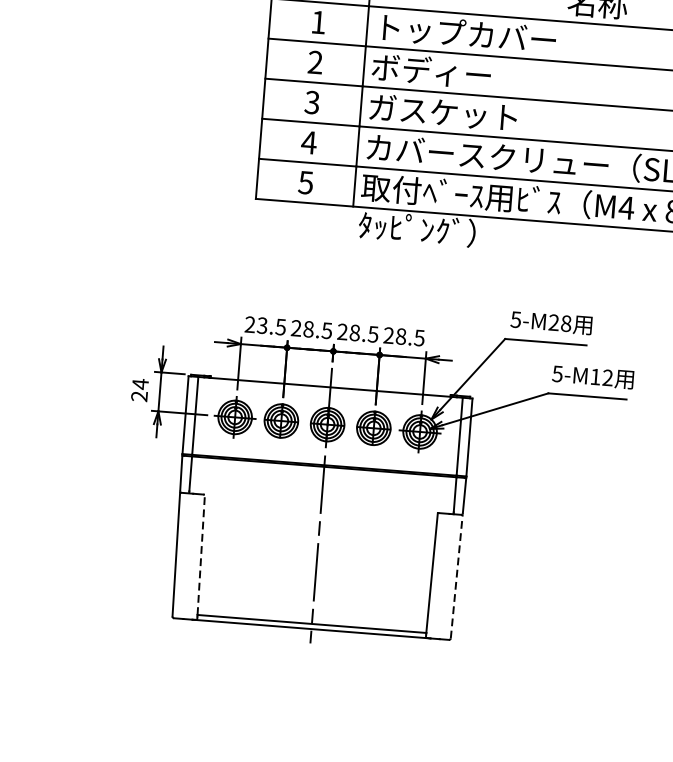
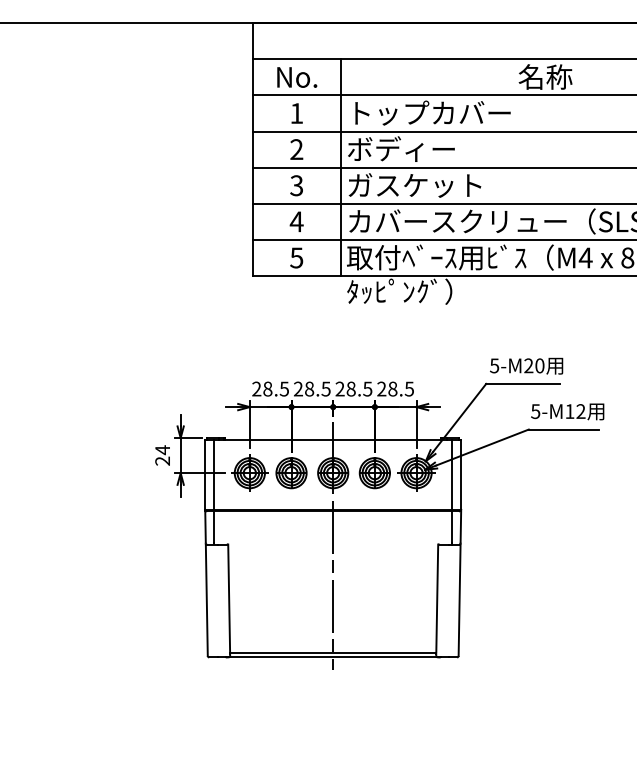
text: (565, 324) -> (539, 366), 5-M28 -> 5-M20
text: (262, 325) -> (267, 388), 23.5 -> 28.5
line: (201, 554) -> (229, 598), dashed -> solid
line: (456, 576) -> (459, 600), dashed -> solid

